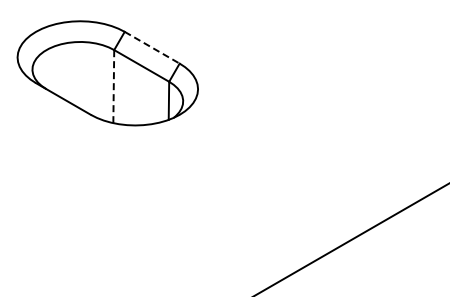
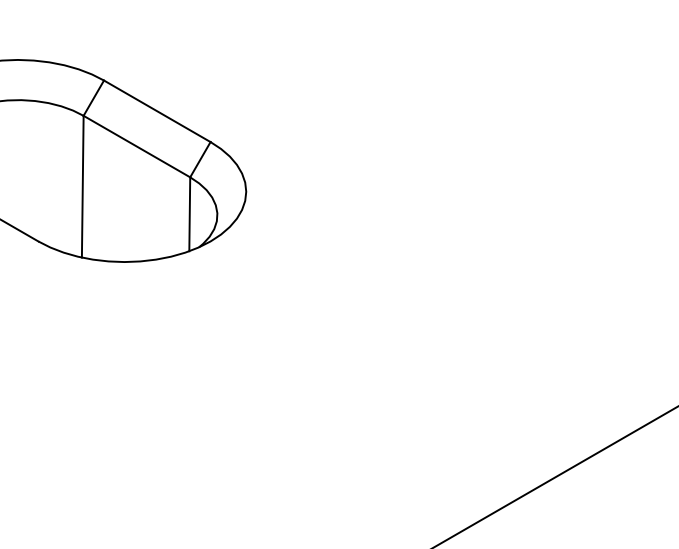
line: (152, 47) -> (157, 110), dashed -> solid
line: (113, 86) -> (82, 186), dashed -> solid

